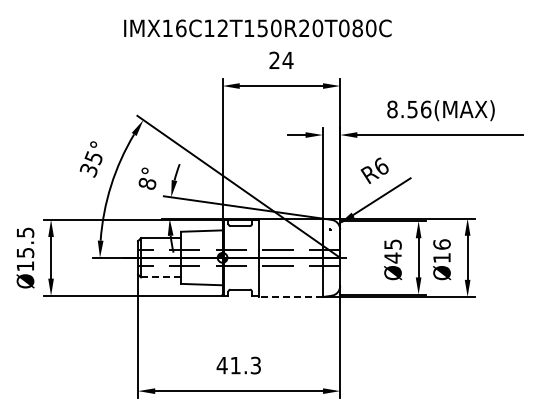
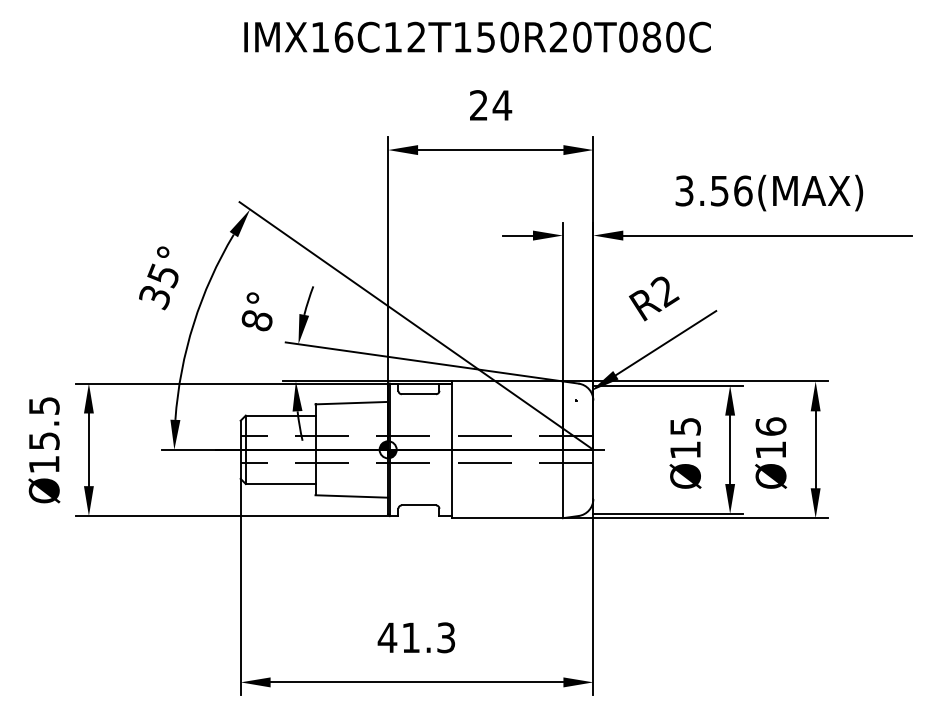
text: (257, 28) -> (476, 37), moved
text: (392, 109) -> (684, 191), 8.56(MAX) -> 3.56(MAX)
text: (381, 166) -> (665, 290), R6 -> R2
text: (392, 257) -> (684, 449), Ø45 -> Ø15
line: (160, 277) -> (279, 484), dashed -> solid
line: (291, 297) -> (508, 519), dashed -> solid

